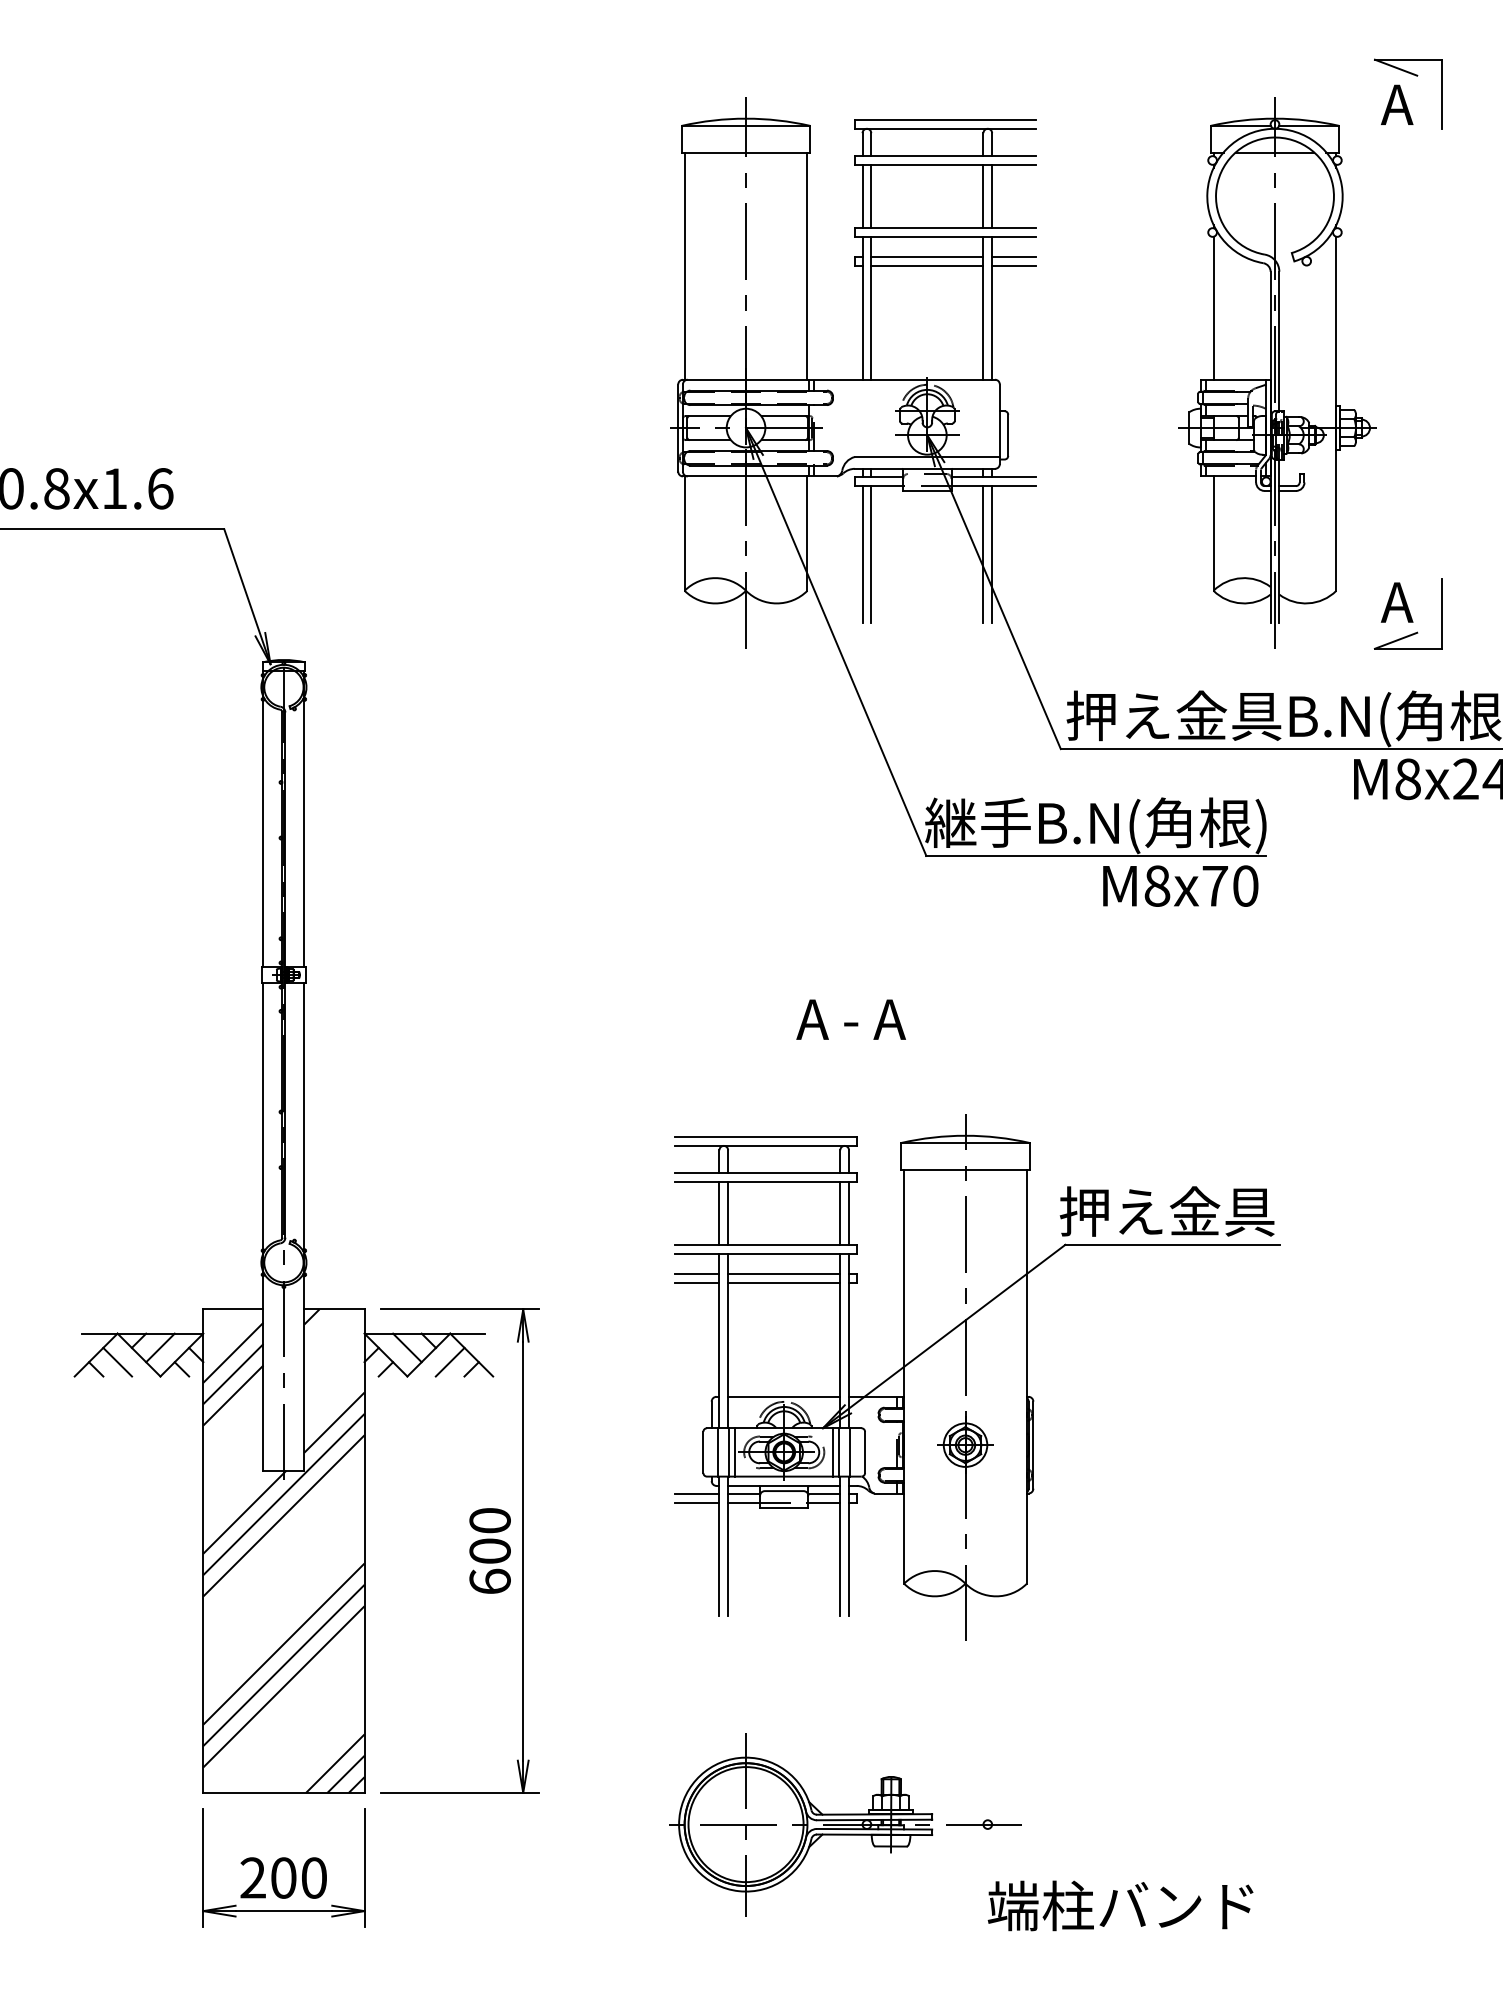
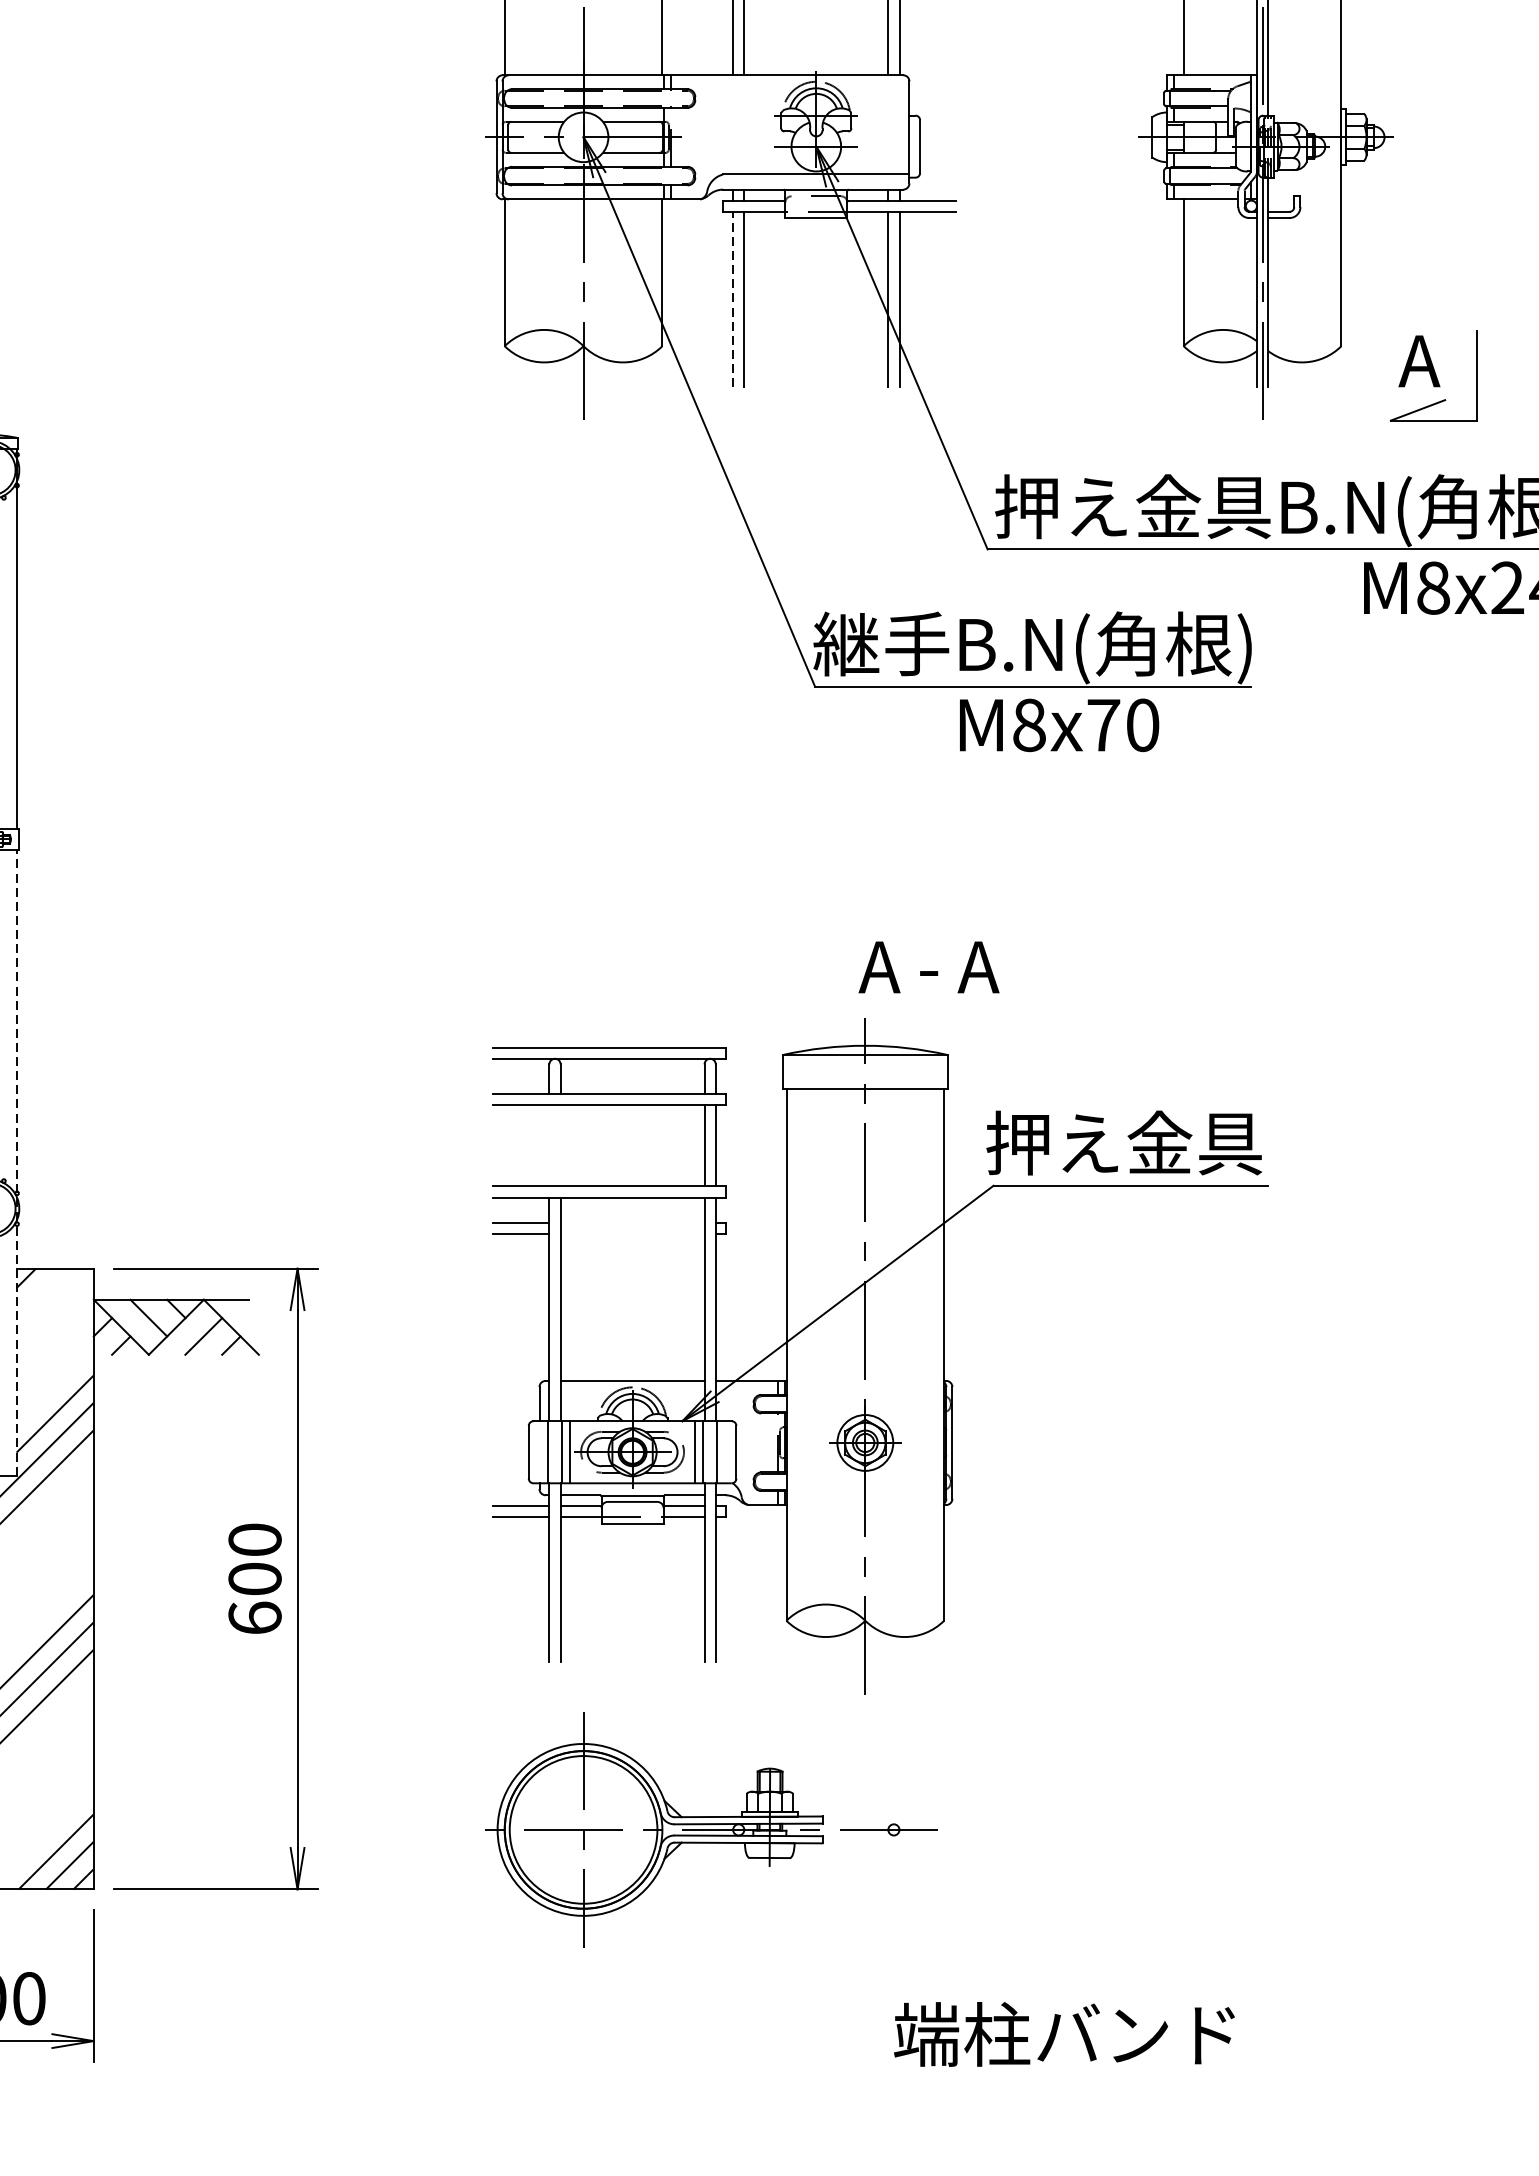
line: (862, 553) -> (733, 298), solid -> dashed
text: (1180, 885) -> (1059, 724), moved
text: (850, 1019) -> (928, 967), moved
line: (719, 1213) -> (549, 1145), removed
line: (728, 1213) -> (561, 1145), removed
line: (304, 1226) -> (16, 1162), solid -> dashed
line: (784, 1273) -> (632, 1222), removed
line: (784, 1282) -> (632, 1234), removed
part: (845, 1824) -> (711, 1829), moved

